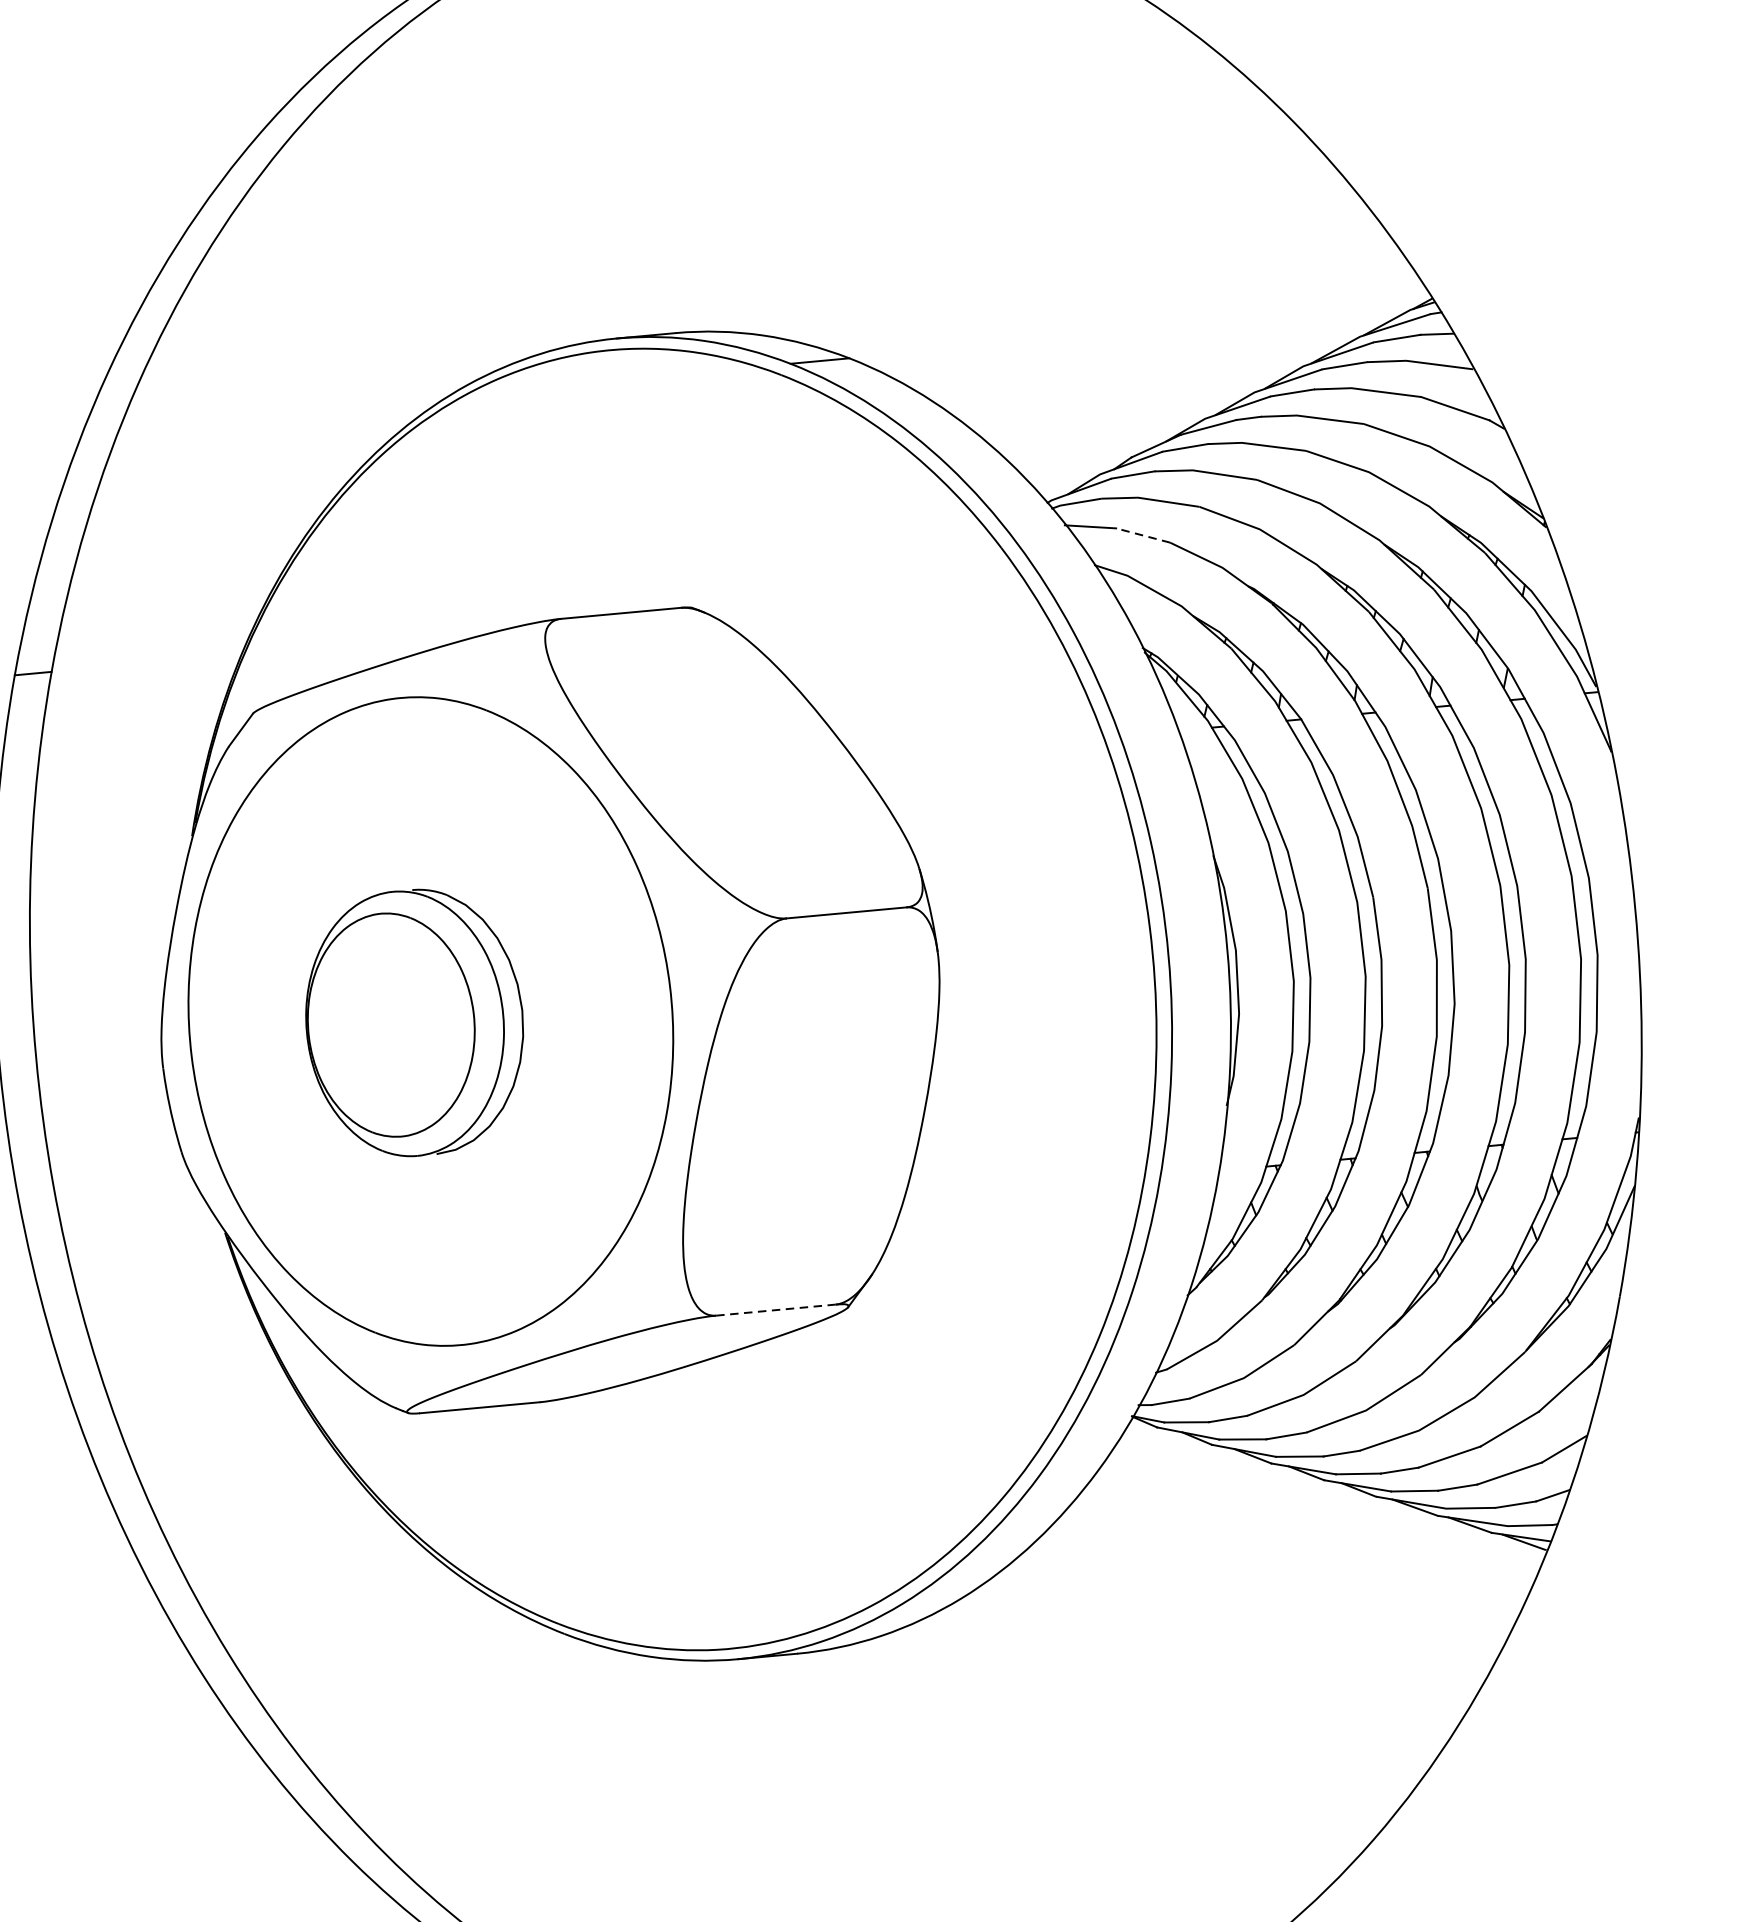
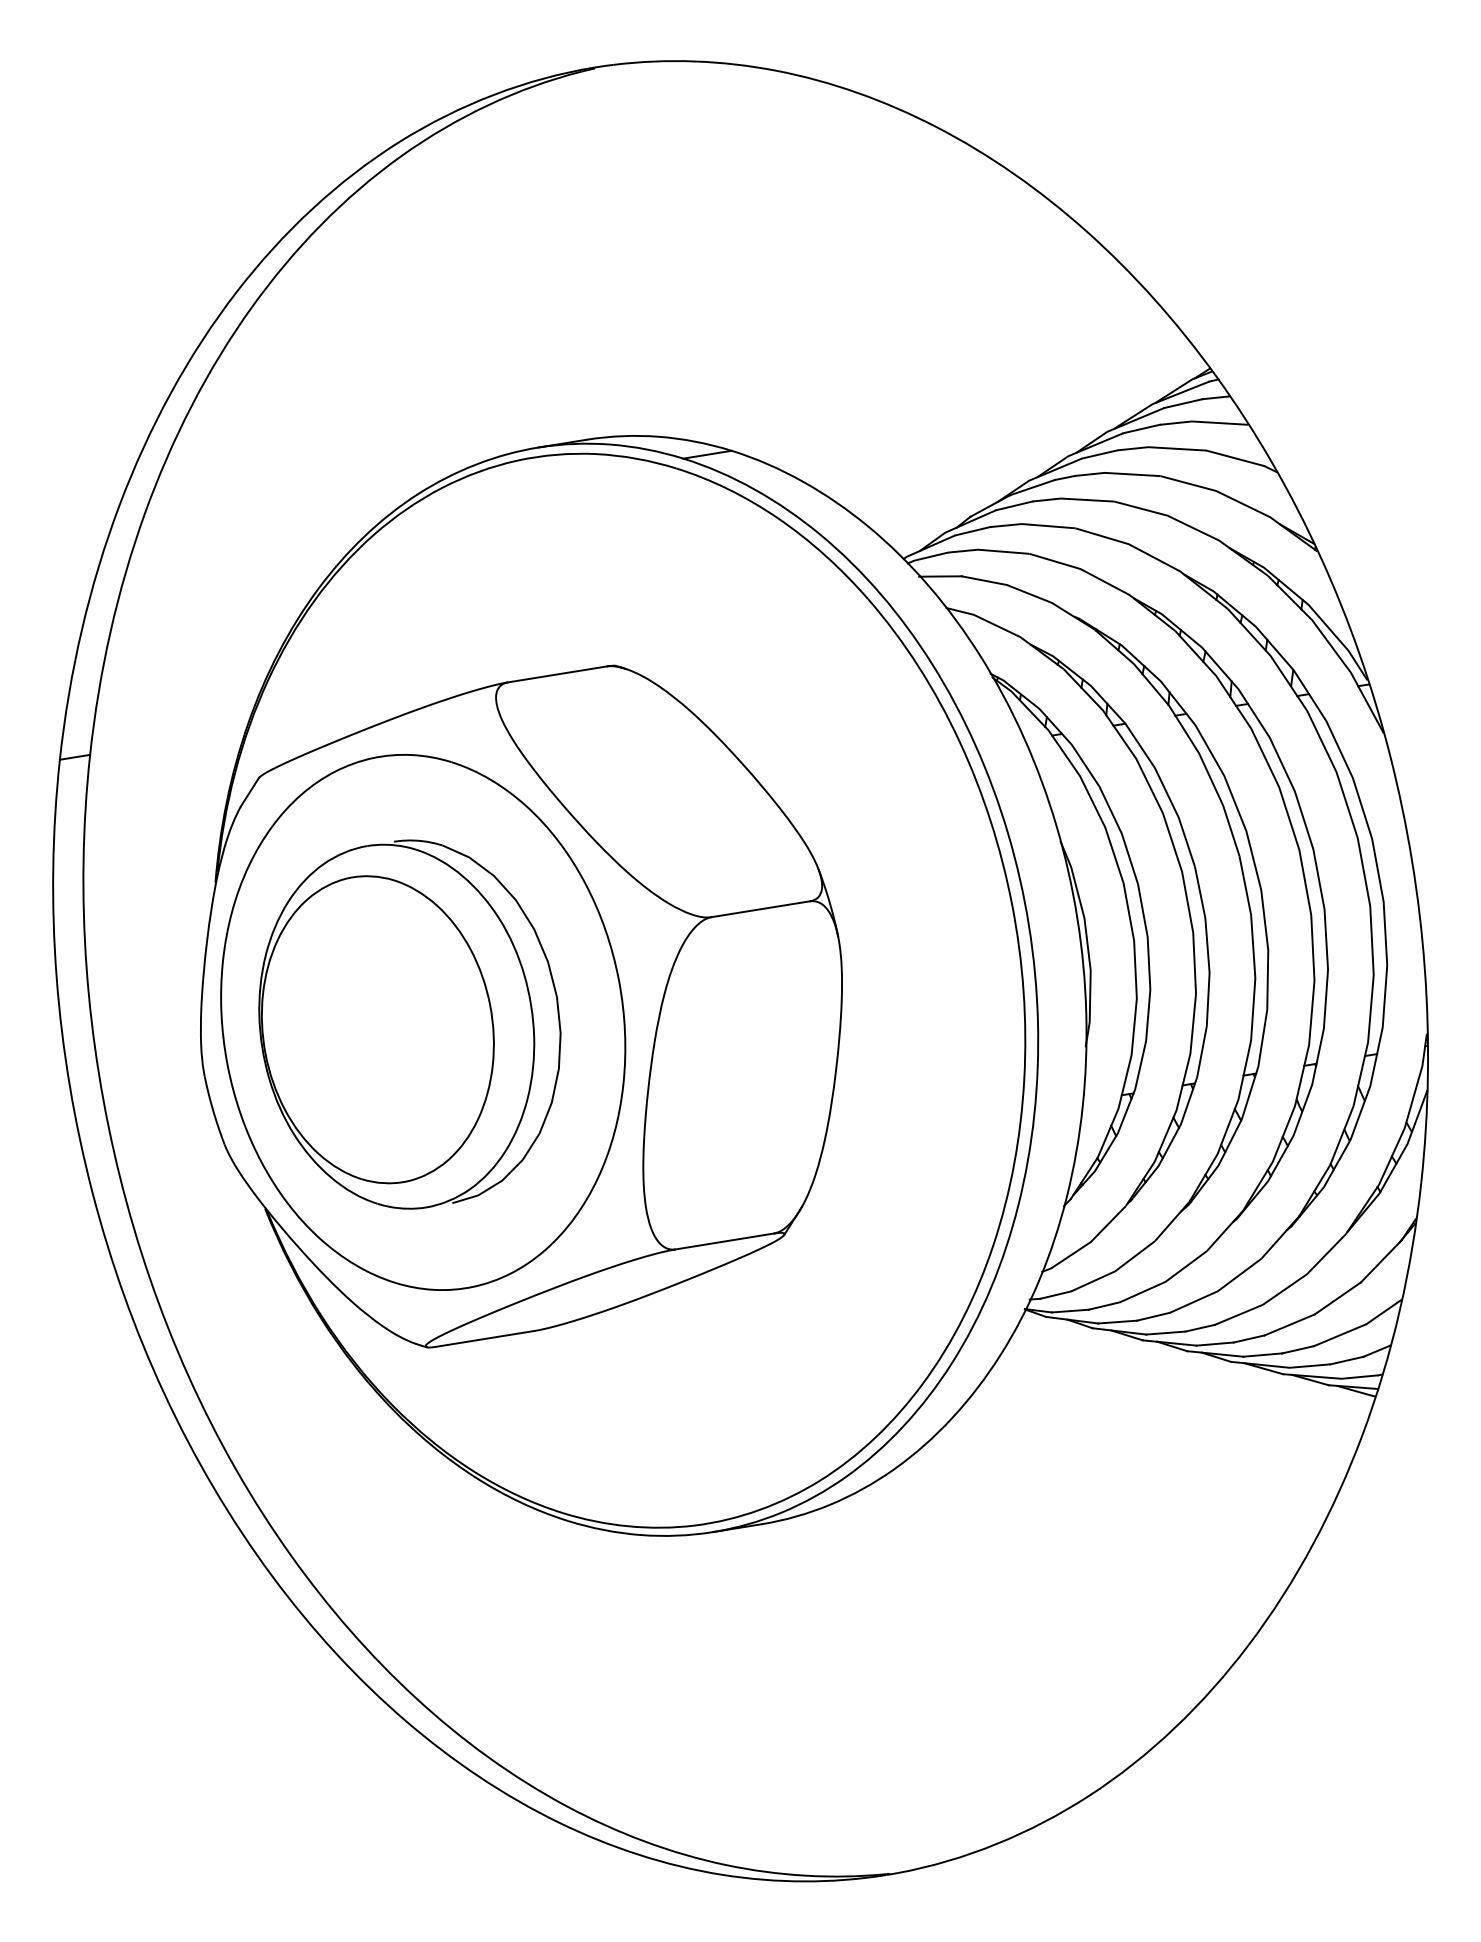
line: (1142, 535) -> (983, 580), dashed -> solid
part: (414, 1022) -> (409, 1024), size x1.67
line: (775, 1310) -> (724, 1241), dashed -> solid

